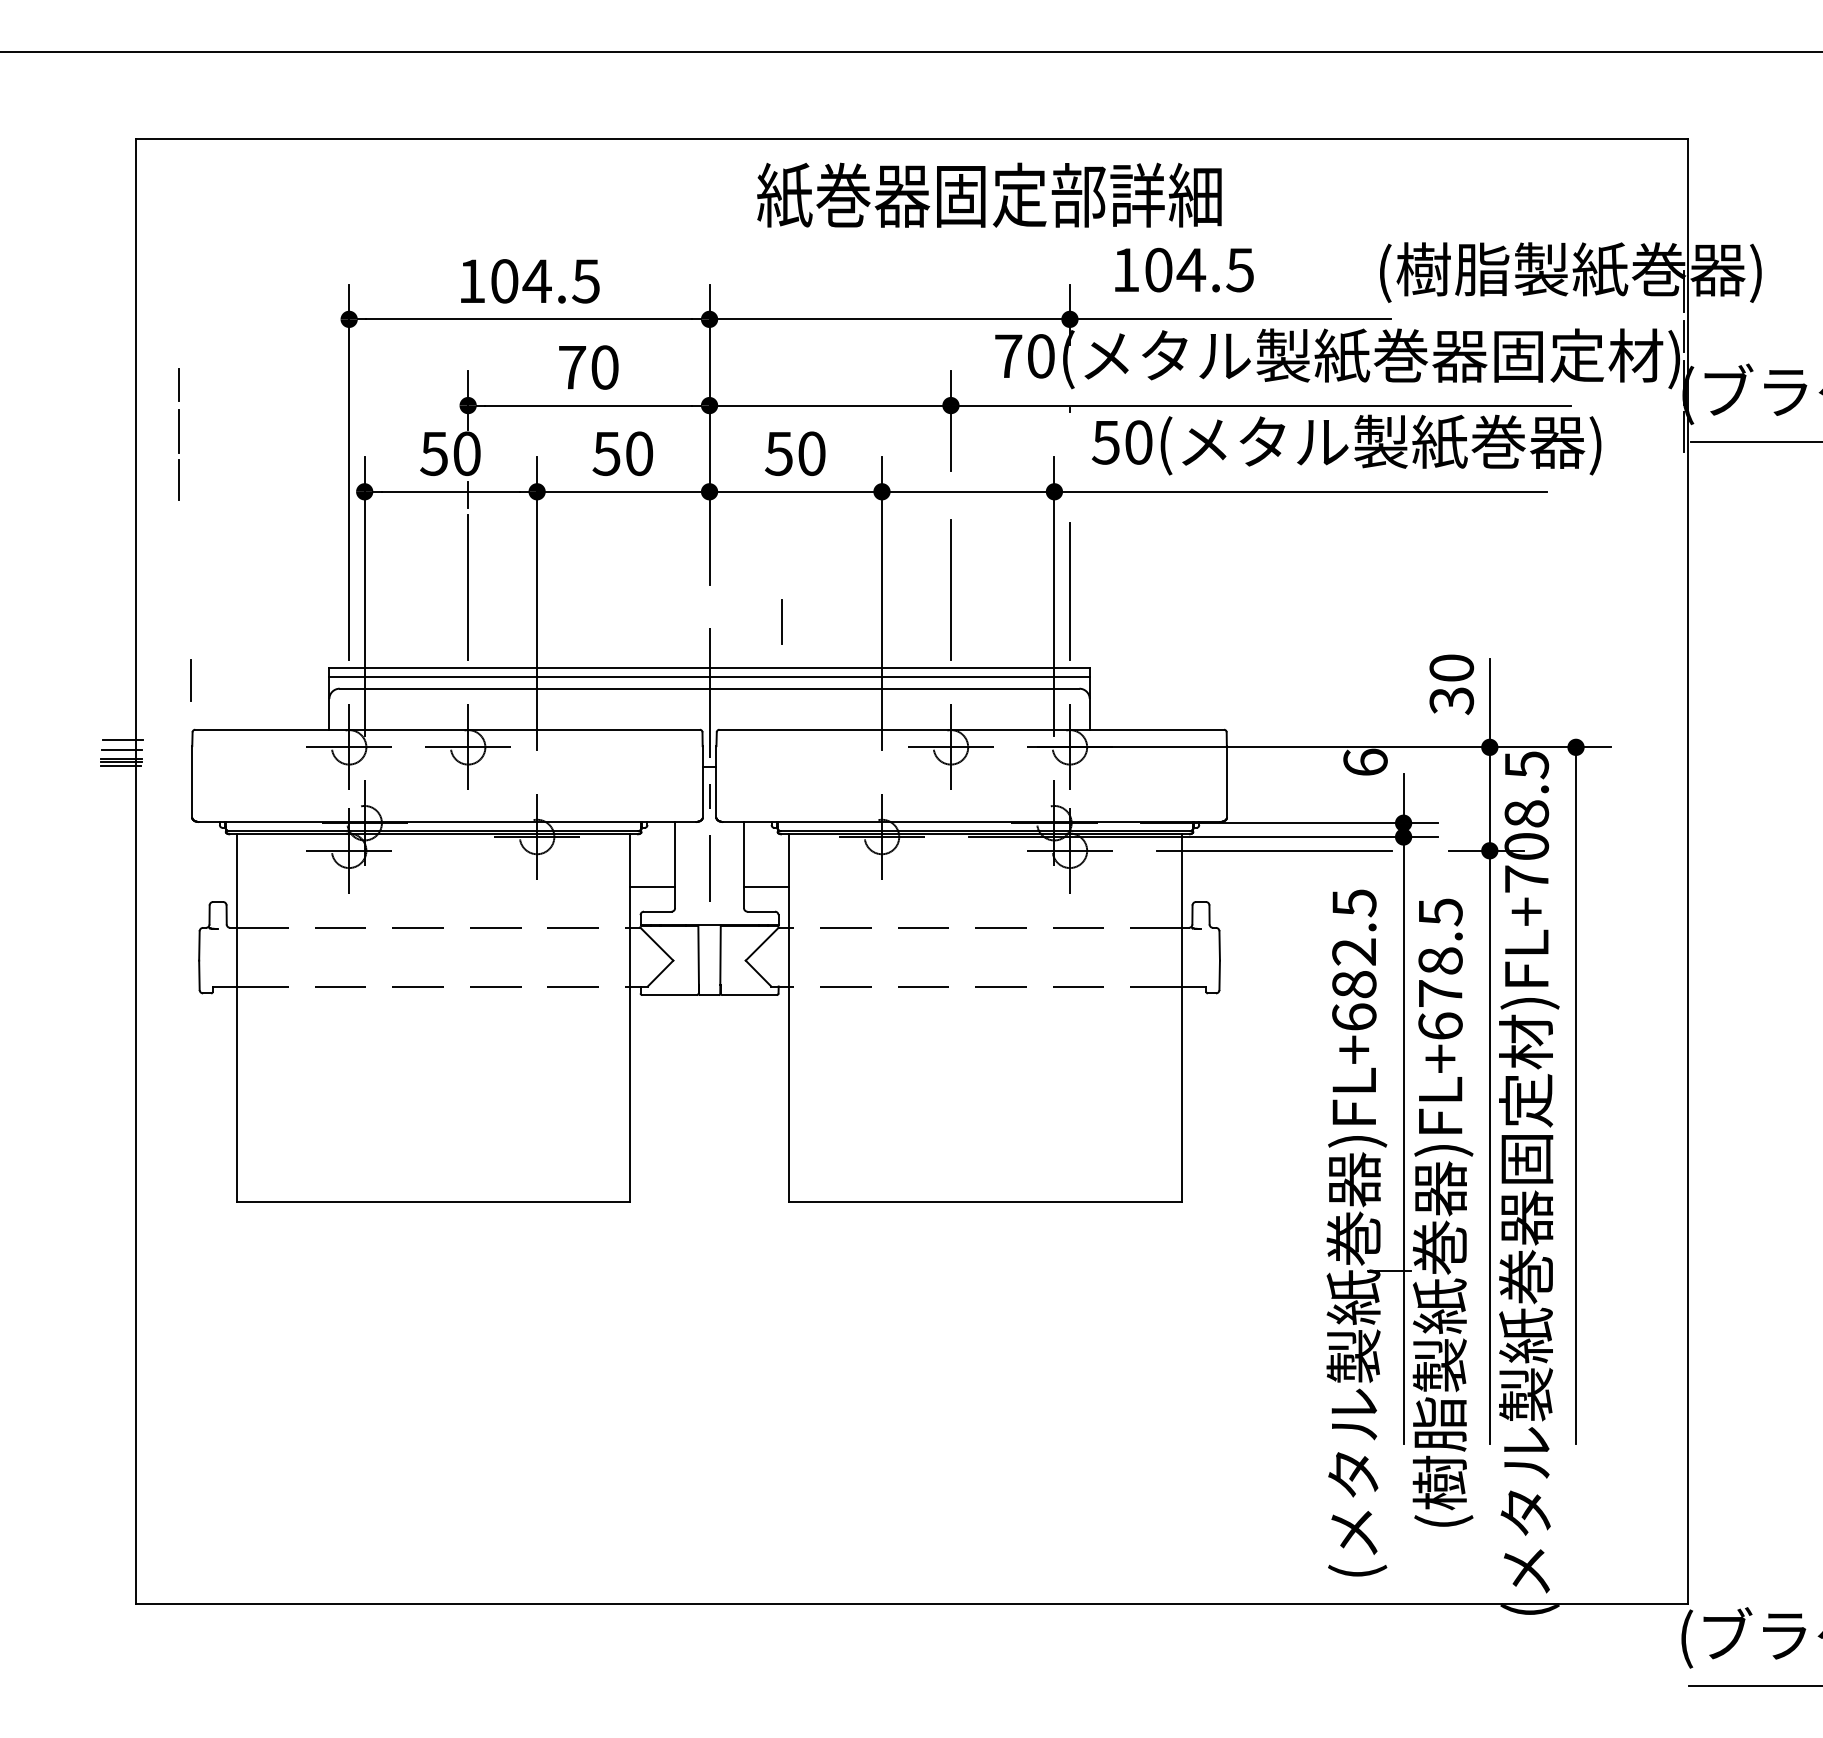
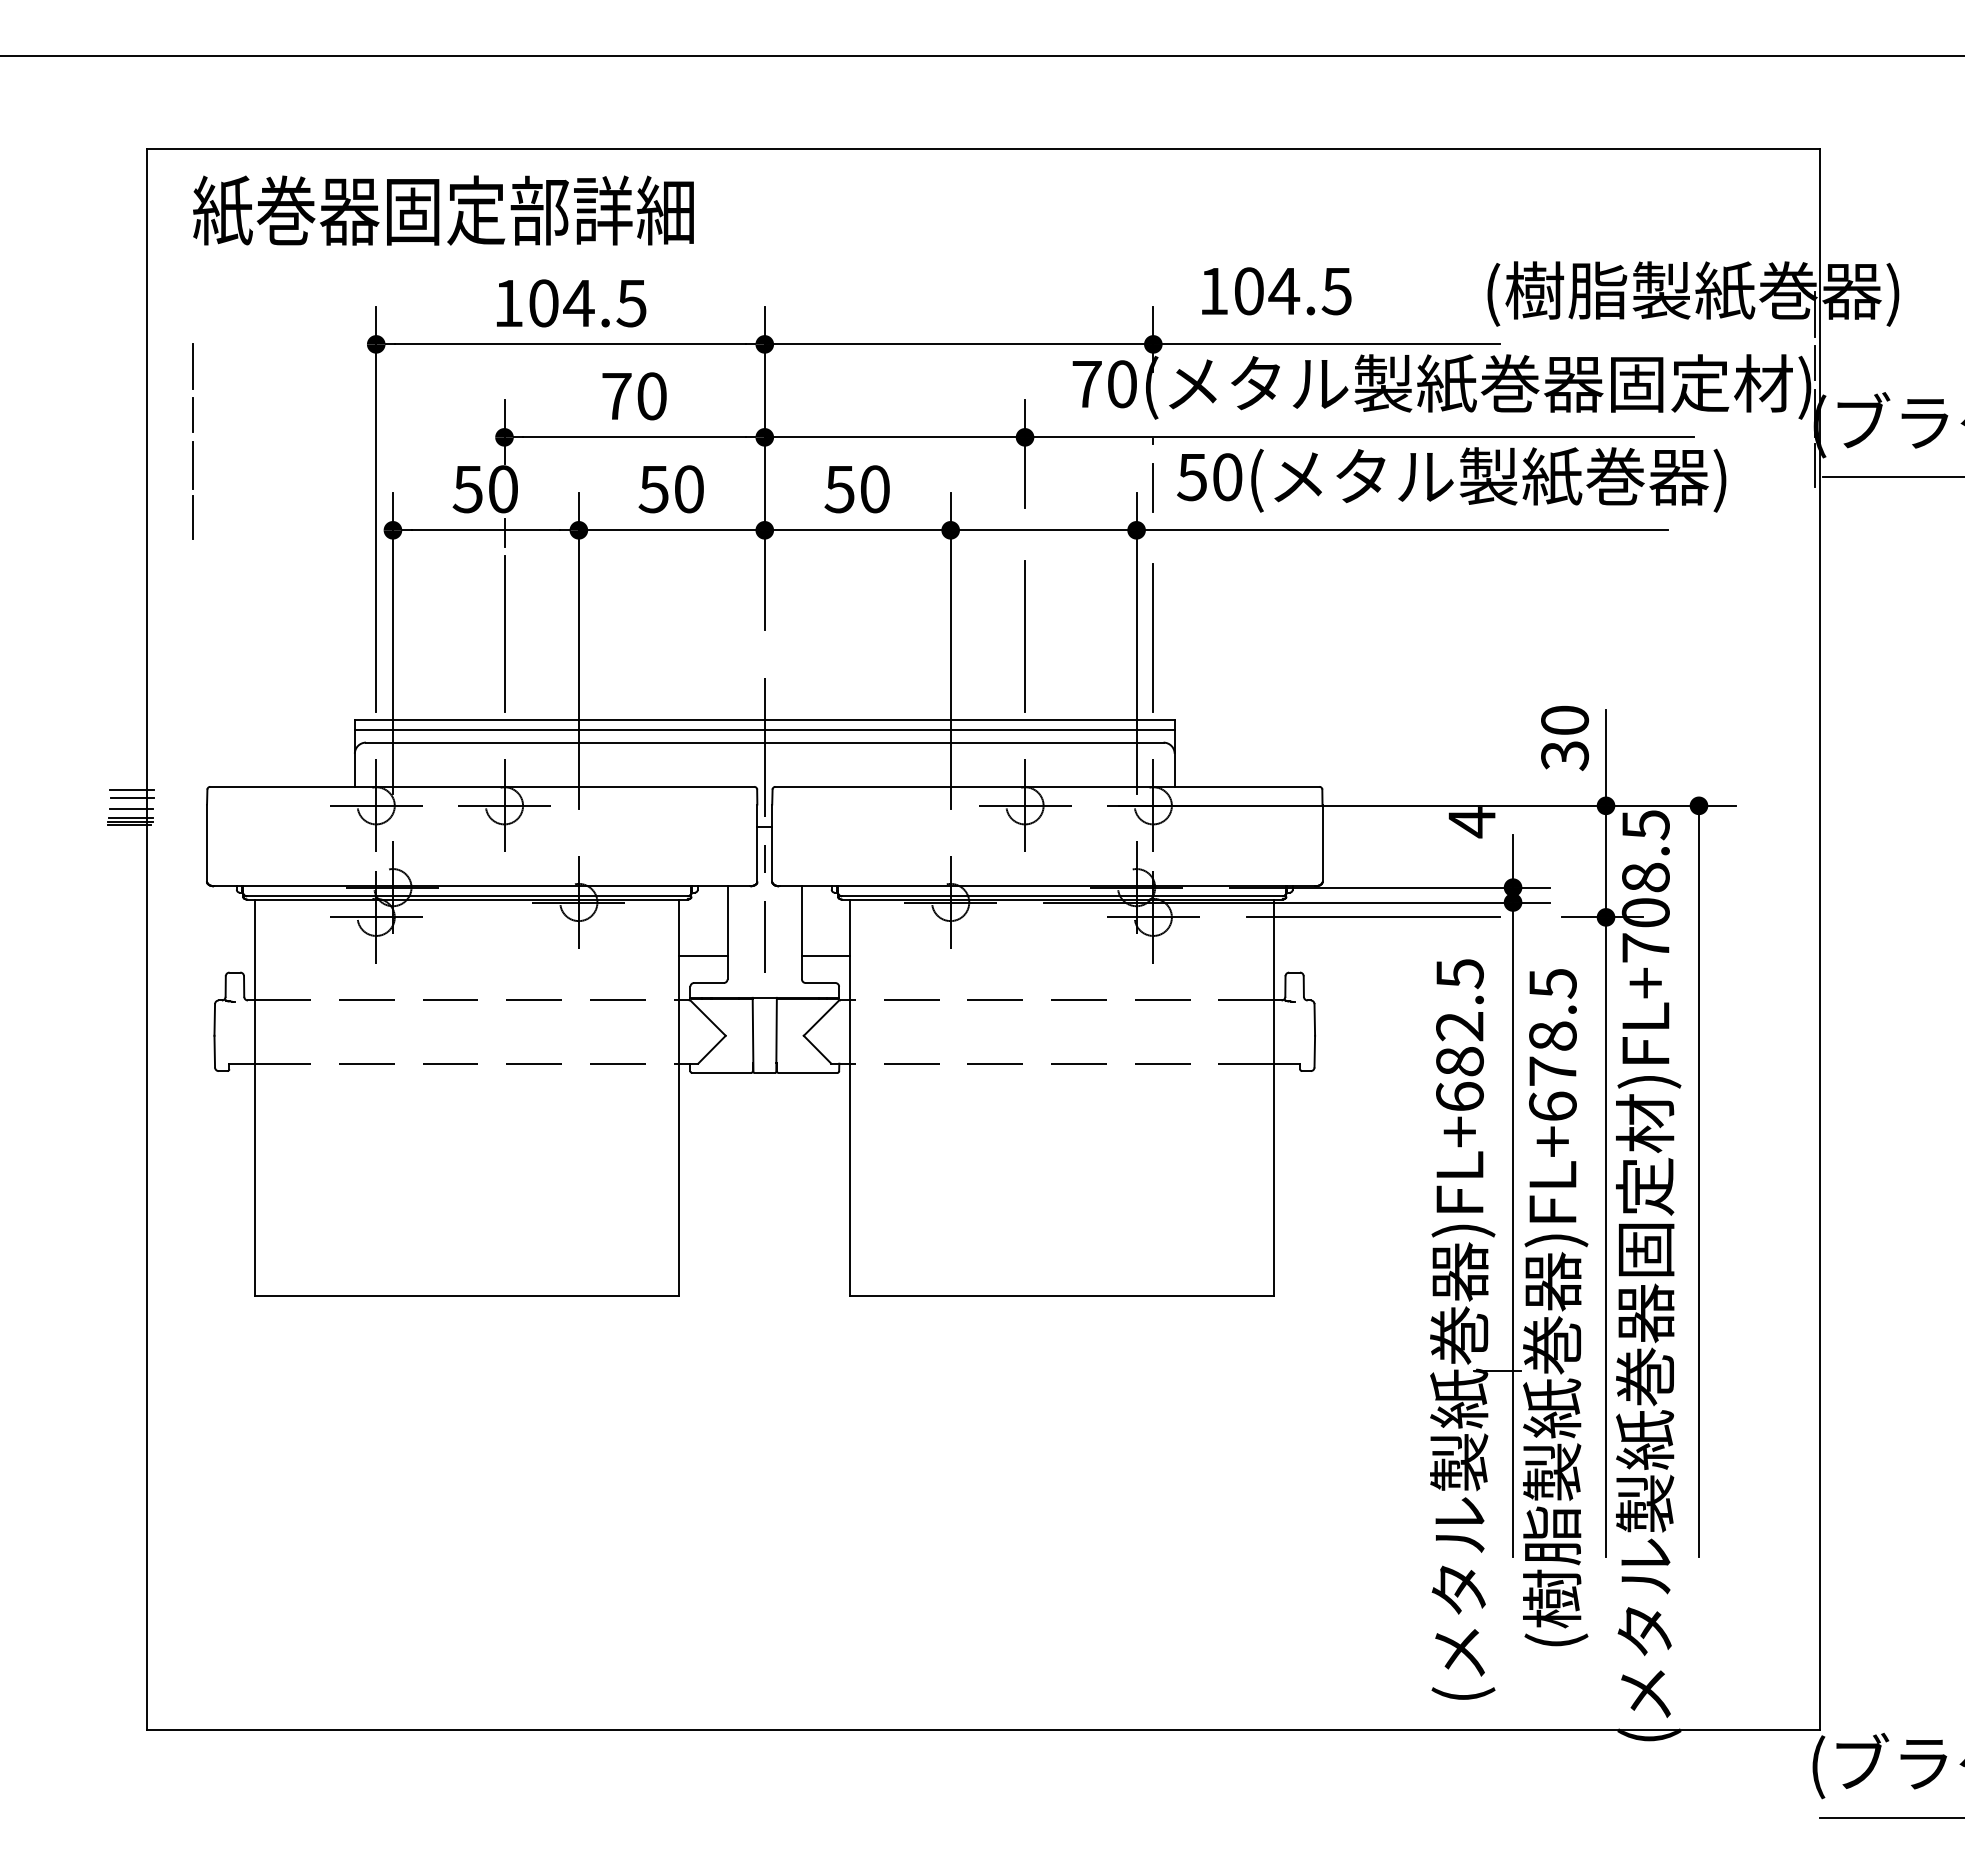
text: (989, 195) -> (443, 210), moved
line: (780, 621) -> (1152, 487), moved
line: (189, 680) -> (192, 366), moved
line: (123, 733) -> (132, 790), added
text: (1365, 762) -> (1472, 822), 6 -> 4

